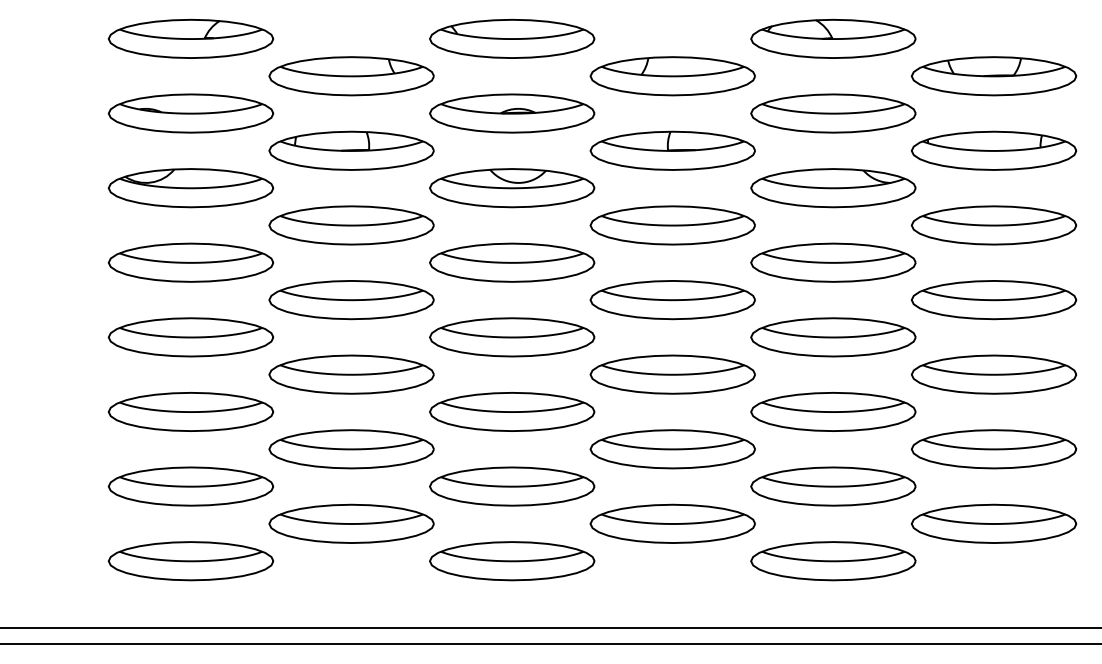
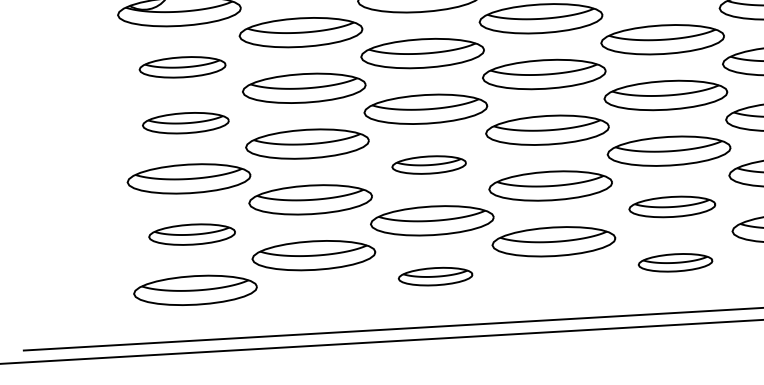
part: (190, 262) -> (182, 67), size x0.7
part: (190, 337) -> (185, 123), size x0.7
part: (512, 411) -> (429, 164), size x0.6
part: (190, 486) -> (191, 234), size x0.7
part: (833, 486) -> (672, 206), size x0.7
part: (512, 561) -> (435, 276), size x0.6
part: (833, 561) -> (675, 262), size x0.6

